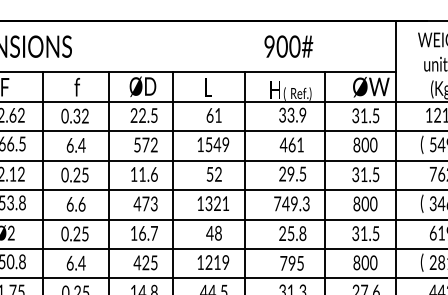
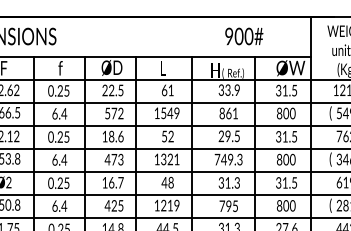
text: (289, 46) -> (244, 36), moved
text: (81, 115) -> (63, 90), 0.32 -> 0.25
text: (284, 144) -> (222, 113), 461 -> 861
text: (142, 174) -> (111, 136), 11.6 -> 18.6
text: (82, 203) -> (64, 159), 6.6 -> 6.4
text: (291, 233) -> (228, 182), 25.8 -> 31.3

